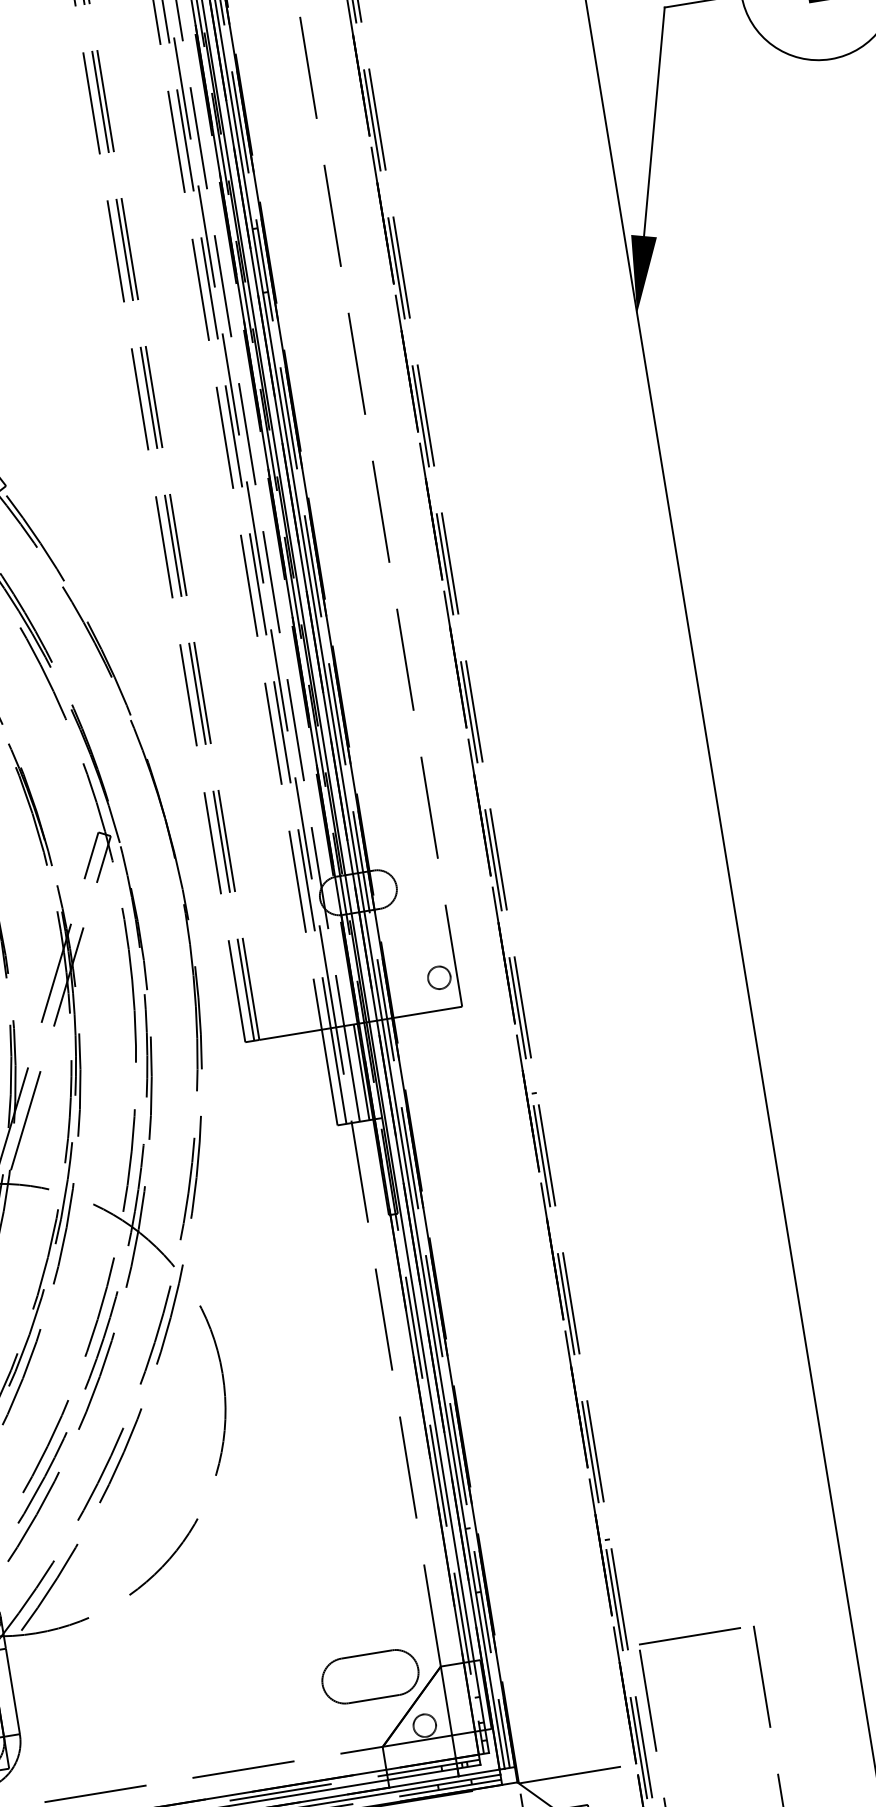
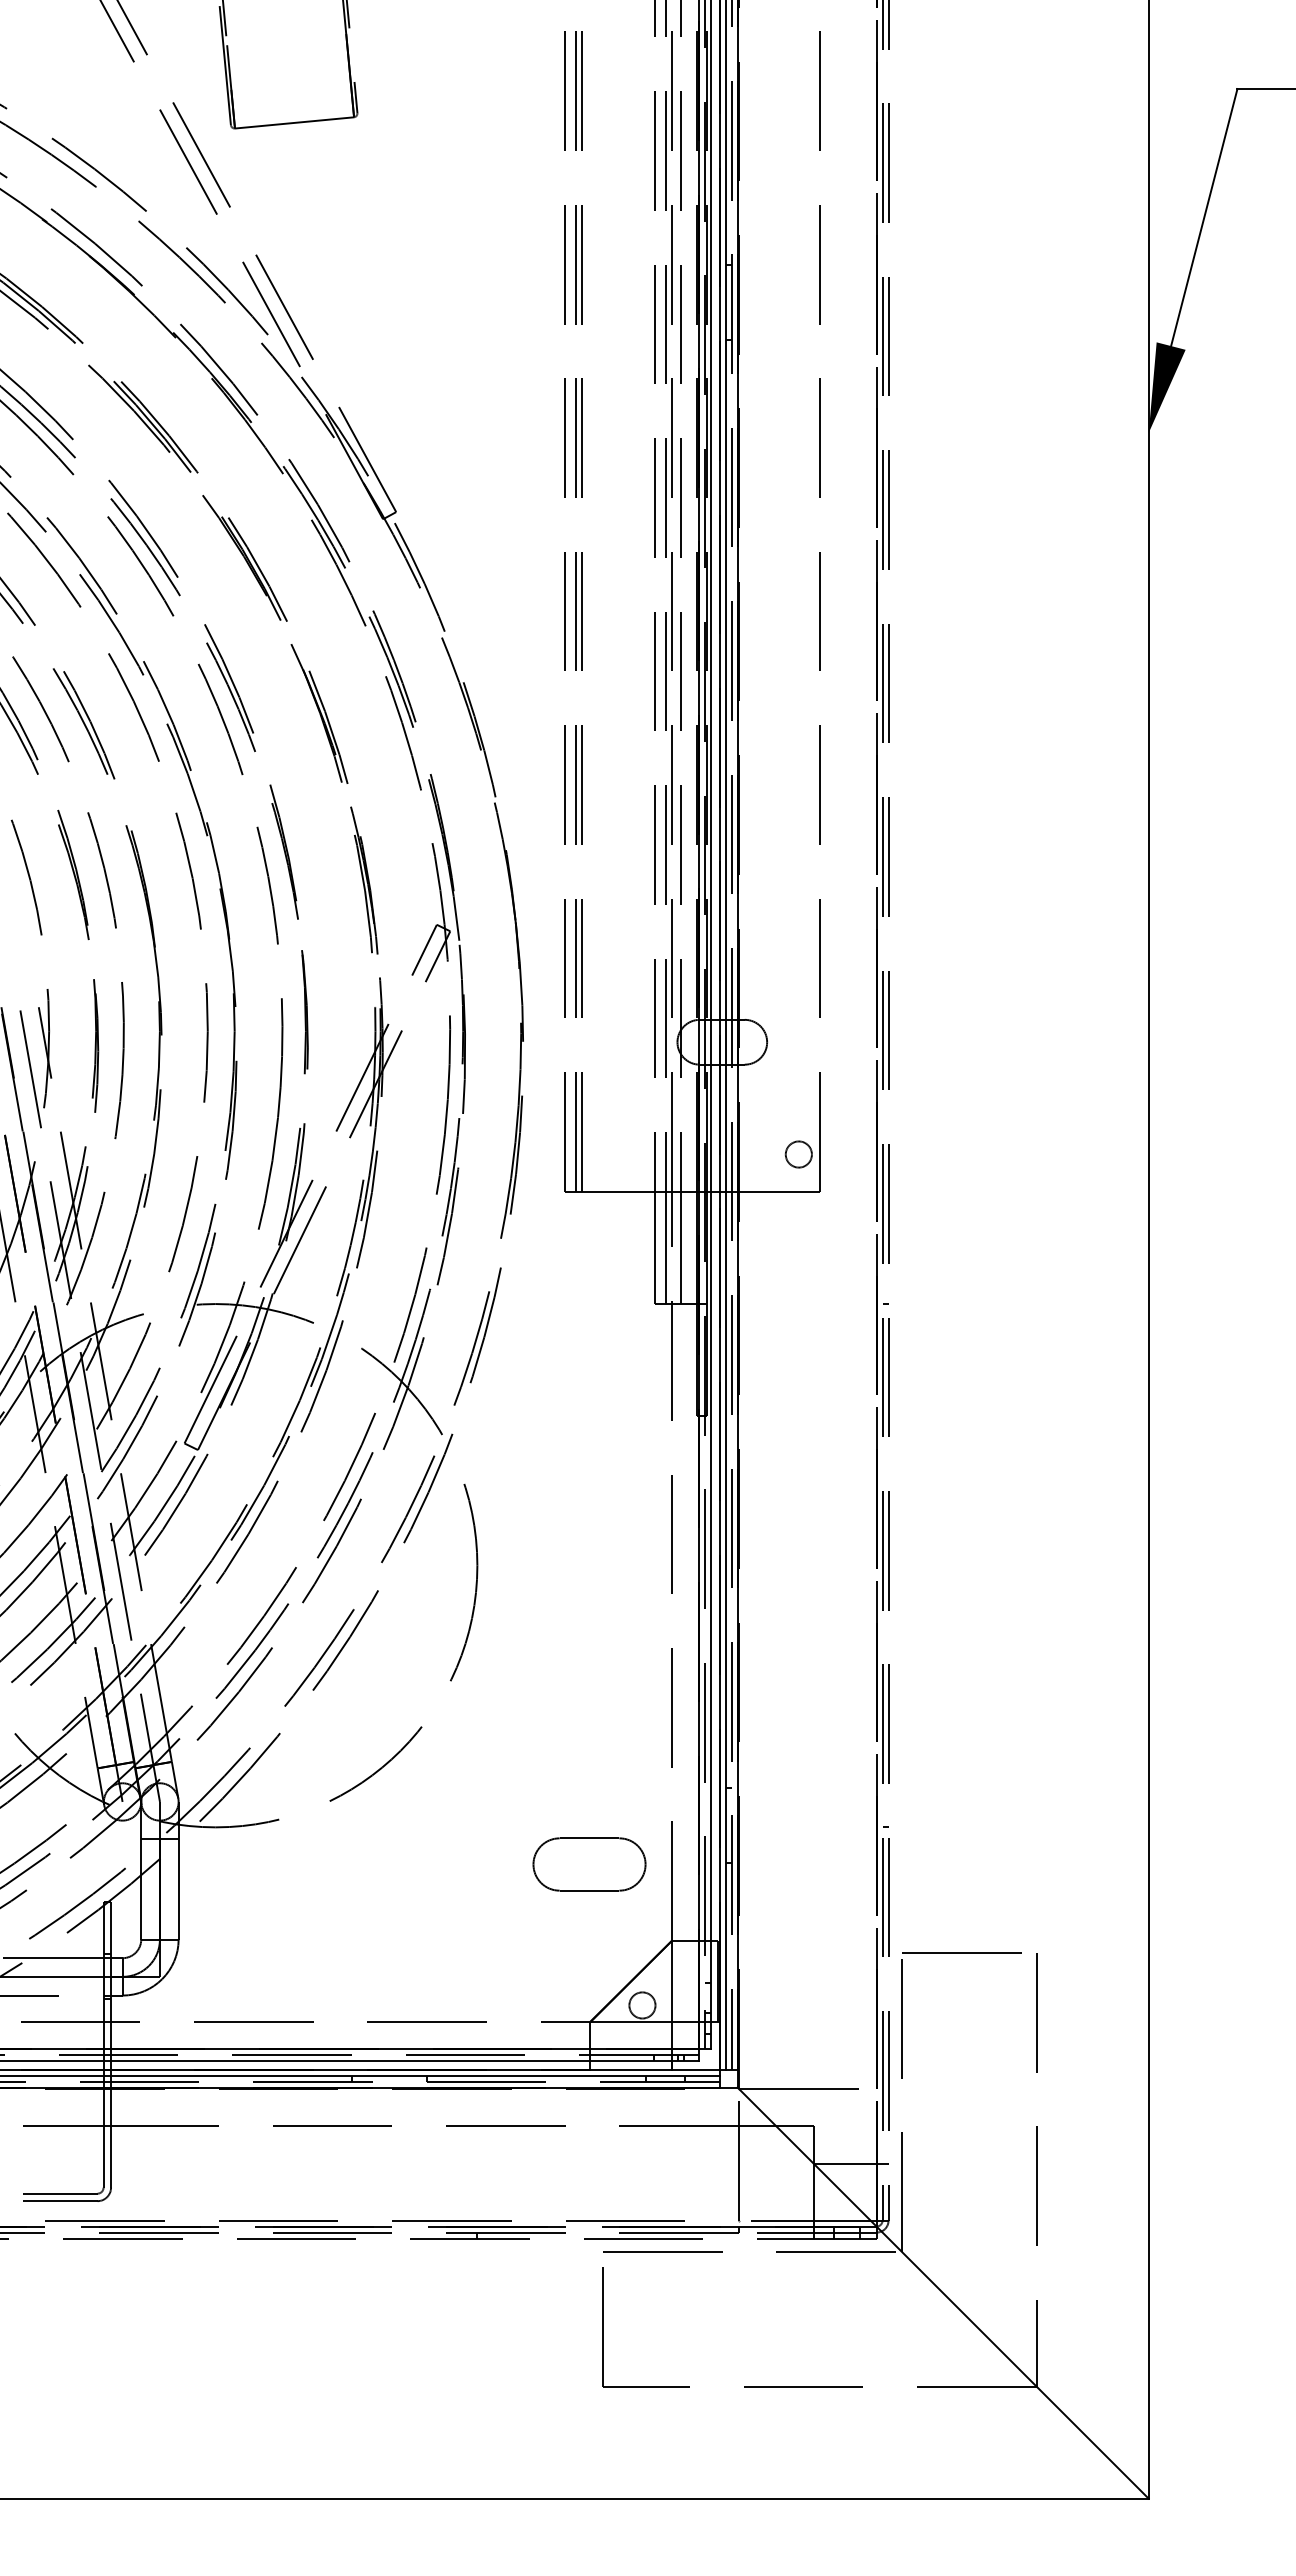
line: (361, 1072) -> (692, 1247), removed
part: (370, 1676) -> (589, 1864), moved

